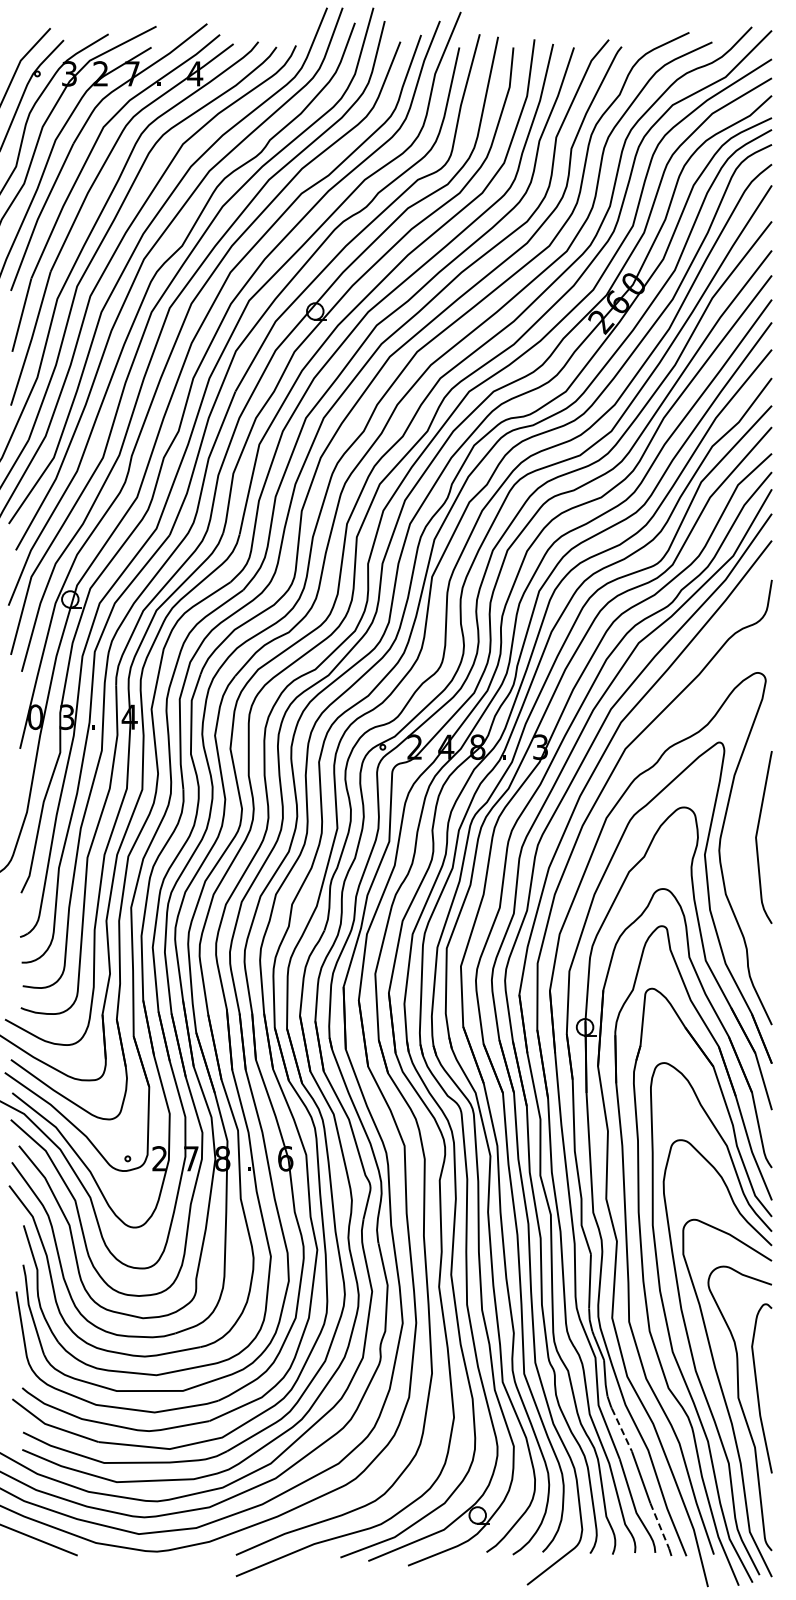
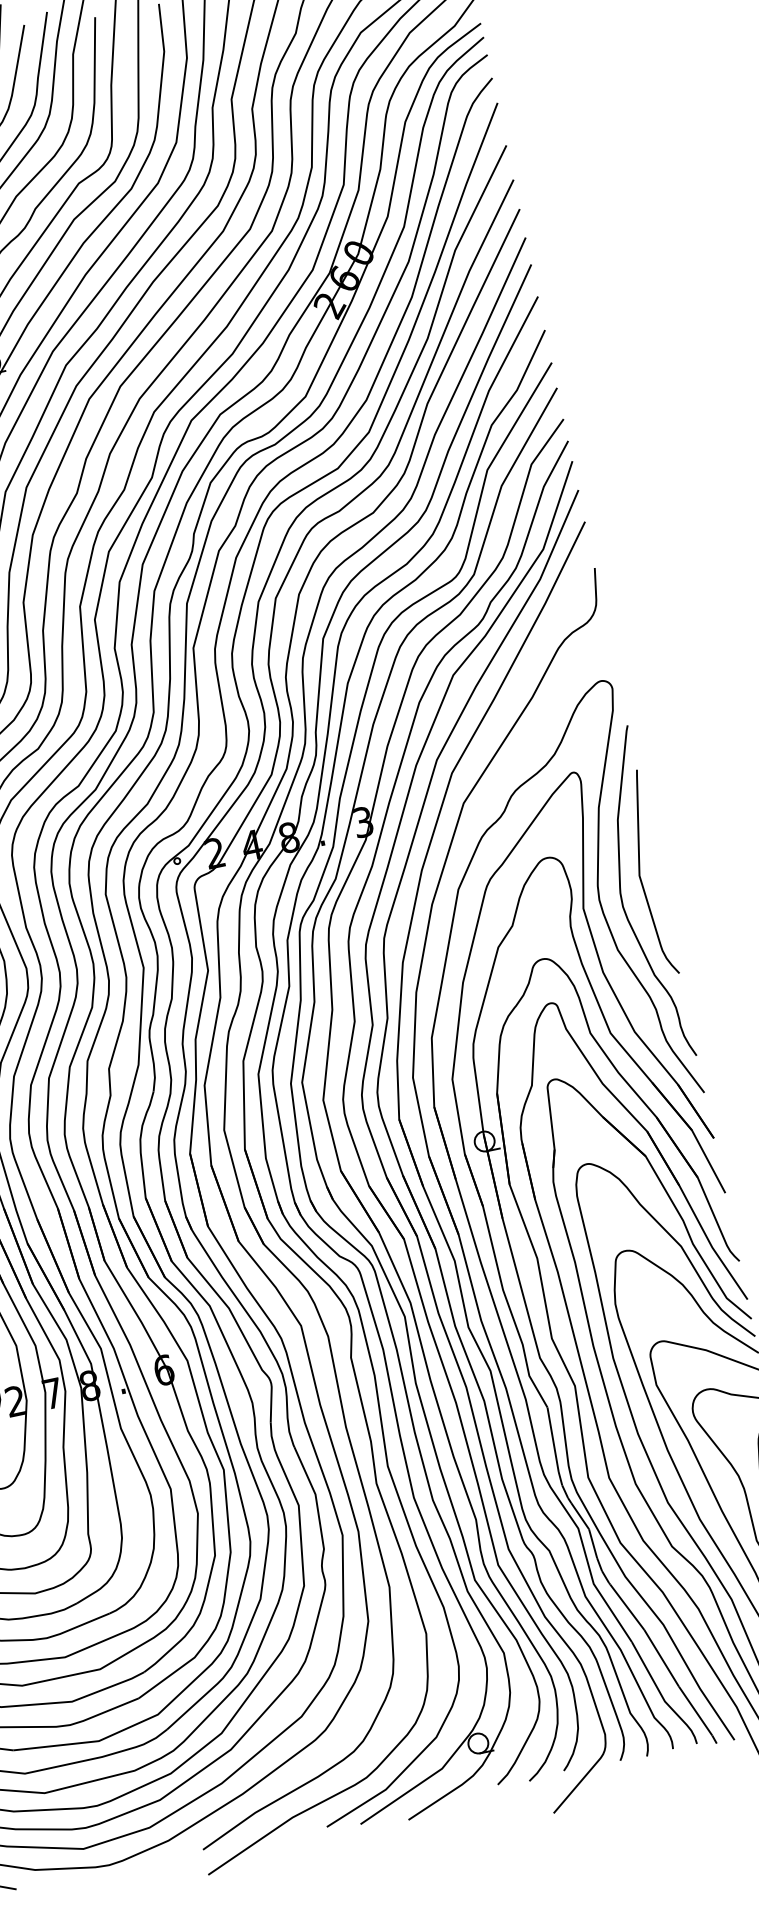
curve: (738, 853) -> (622, 898), added
line: (621, 1430) -> (626, 1607), dashed -> solid
line: (659, 1525) -> (695, 1710), dashed -> solid

